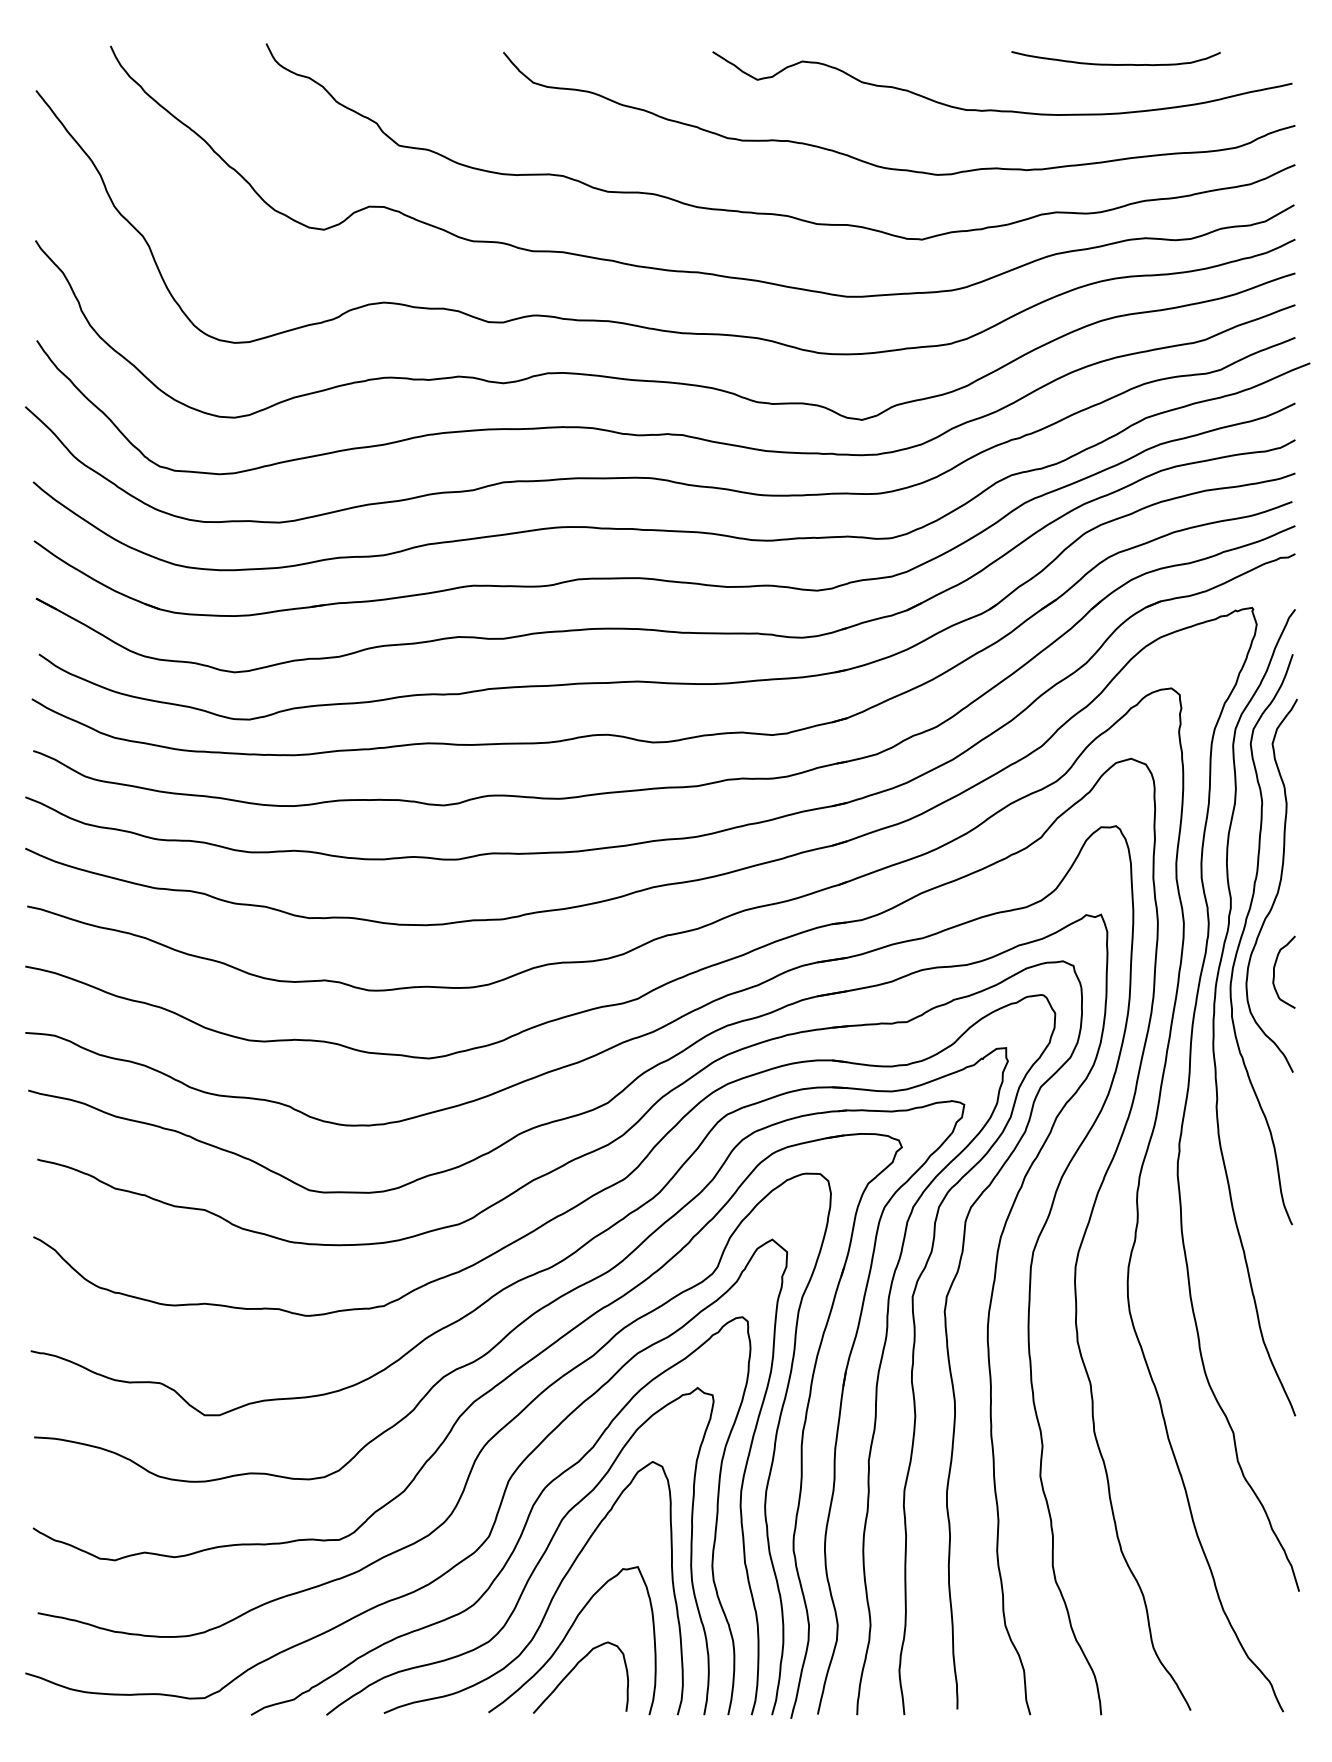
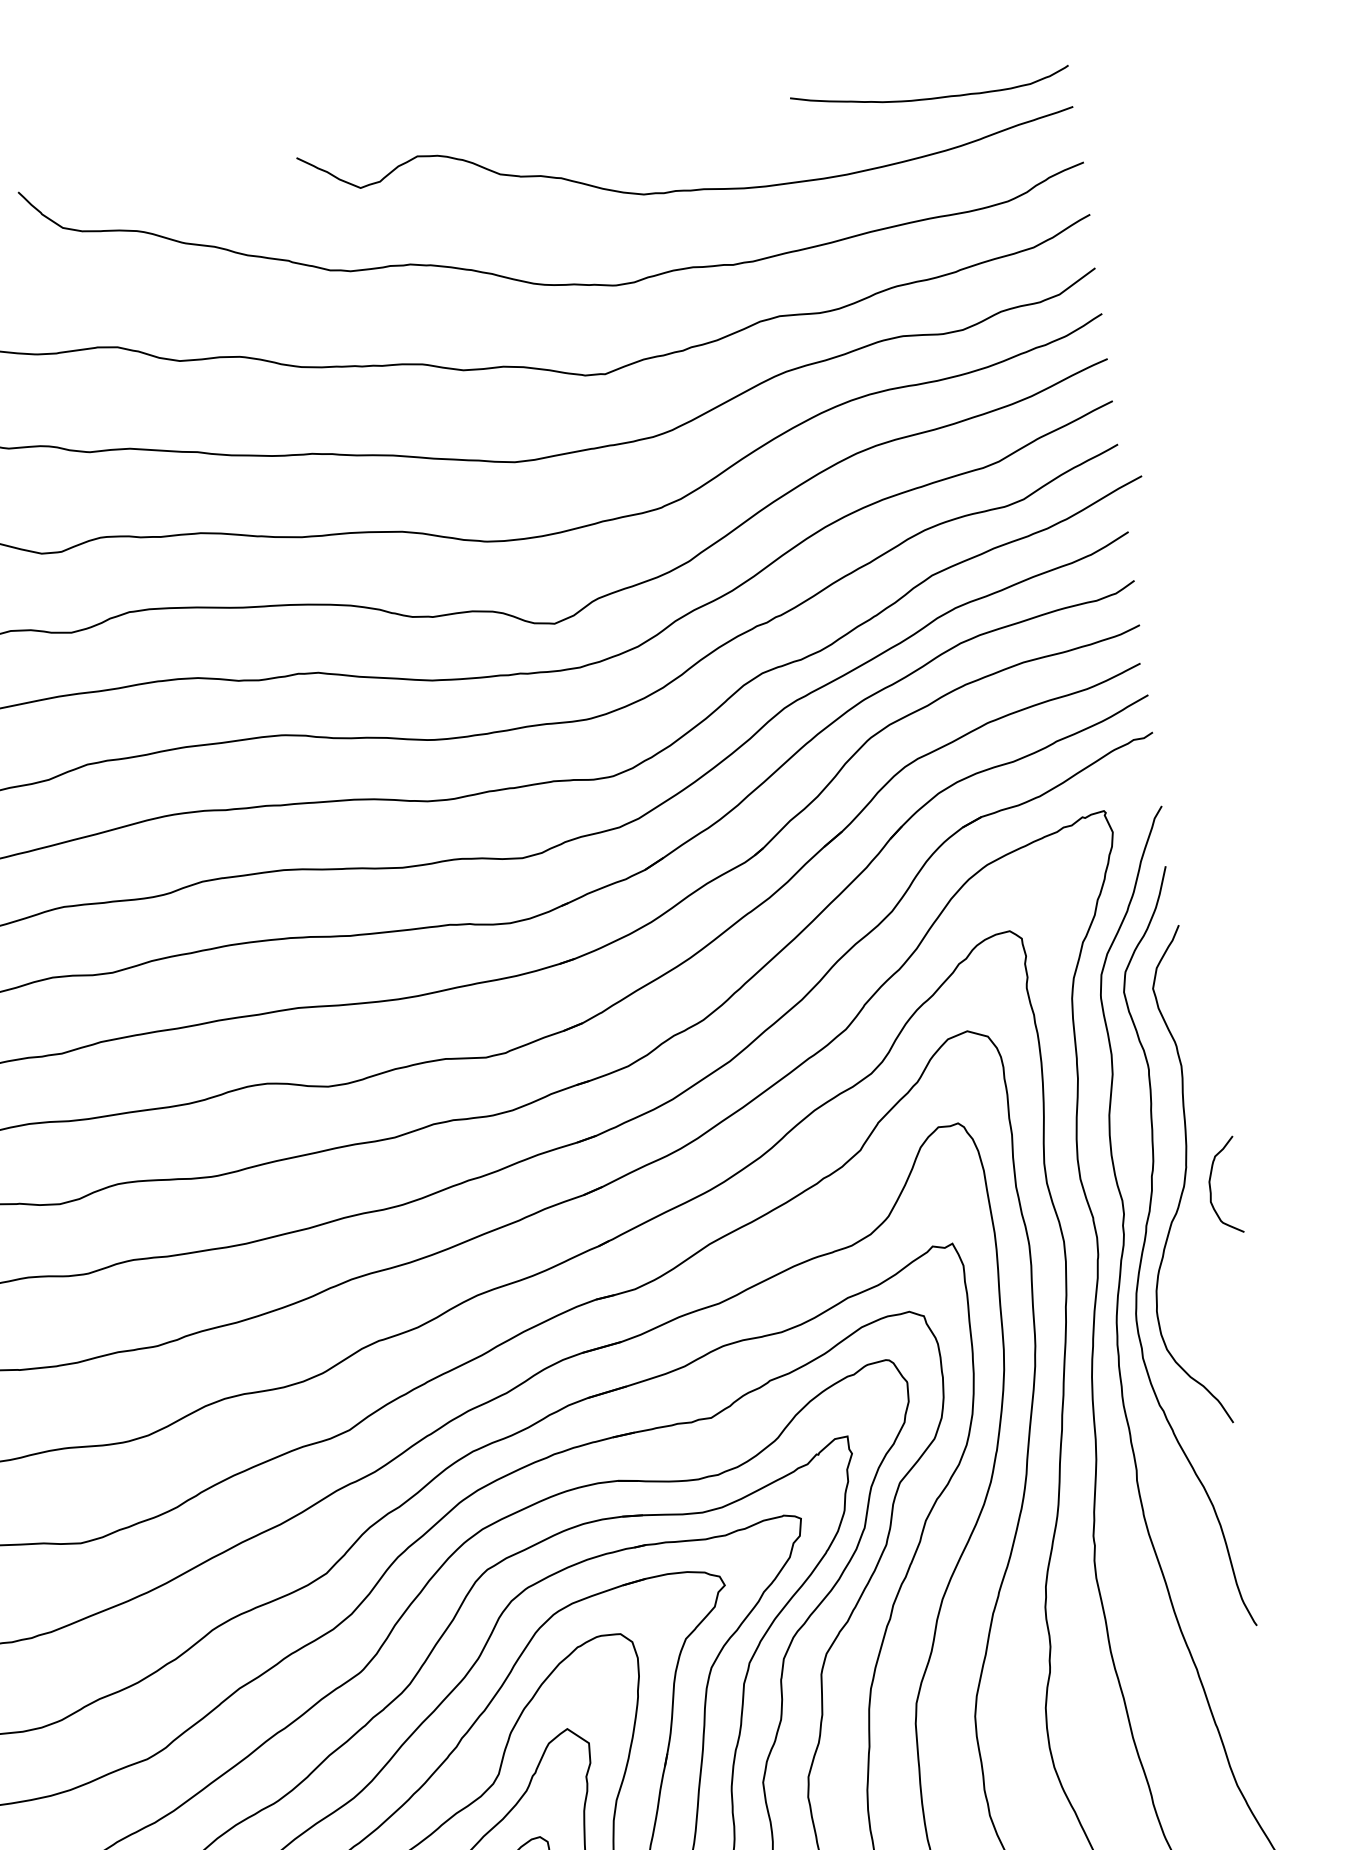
curve: (1115, 64) -> (930, 98), moved
curve: (1275, 967) -> (1211, 1181), moved

